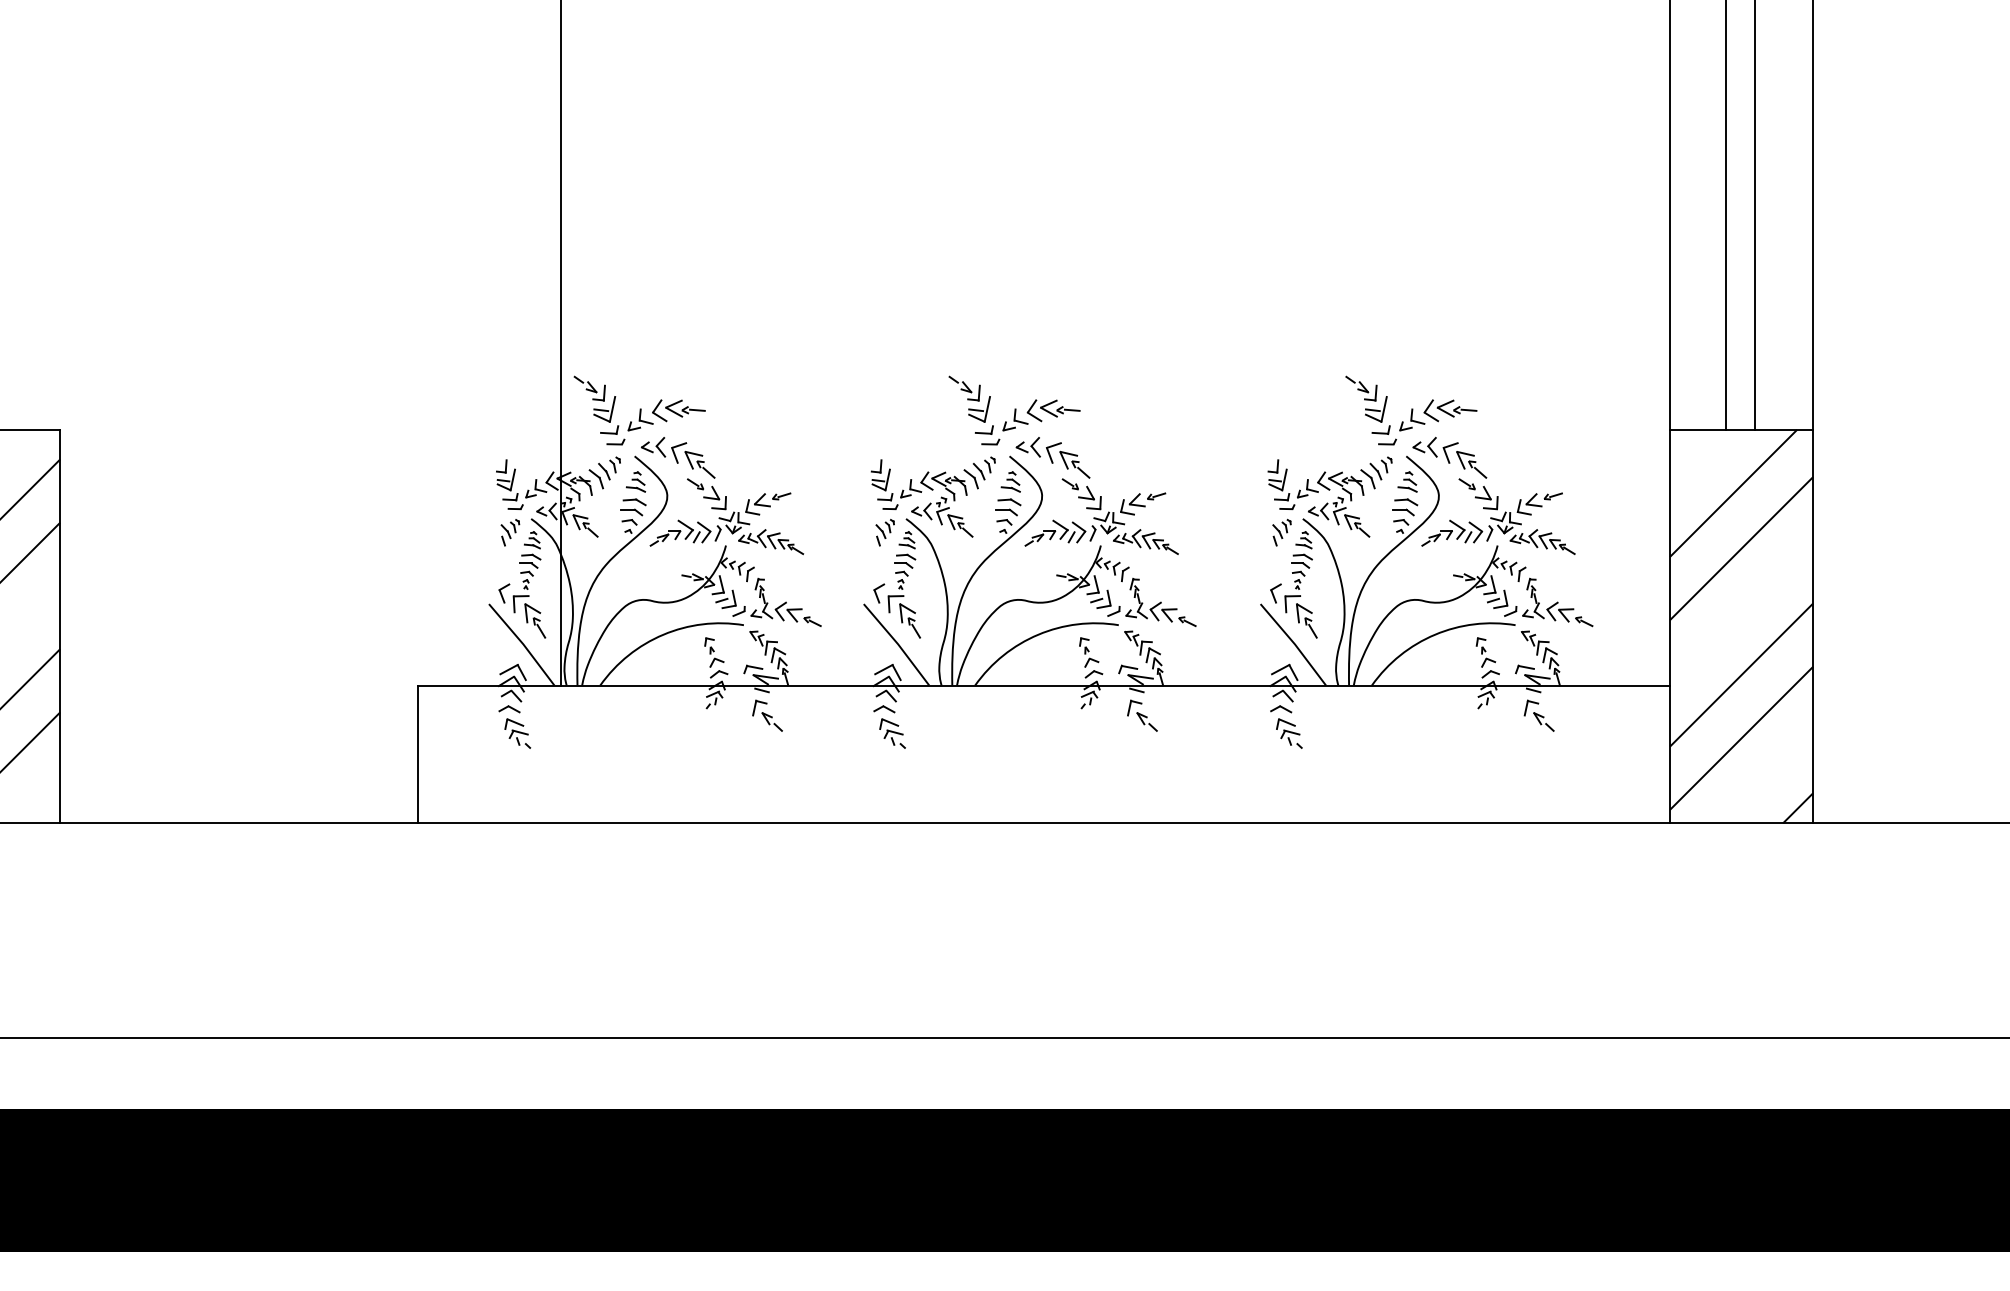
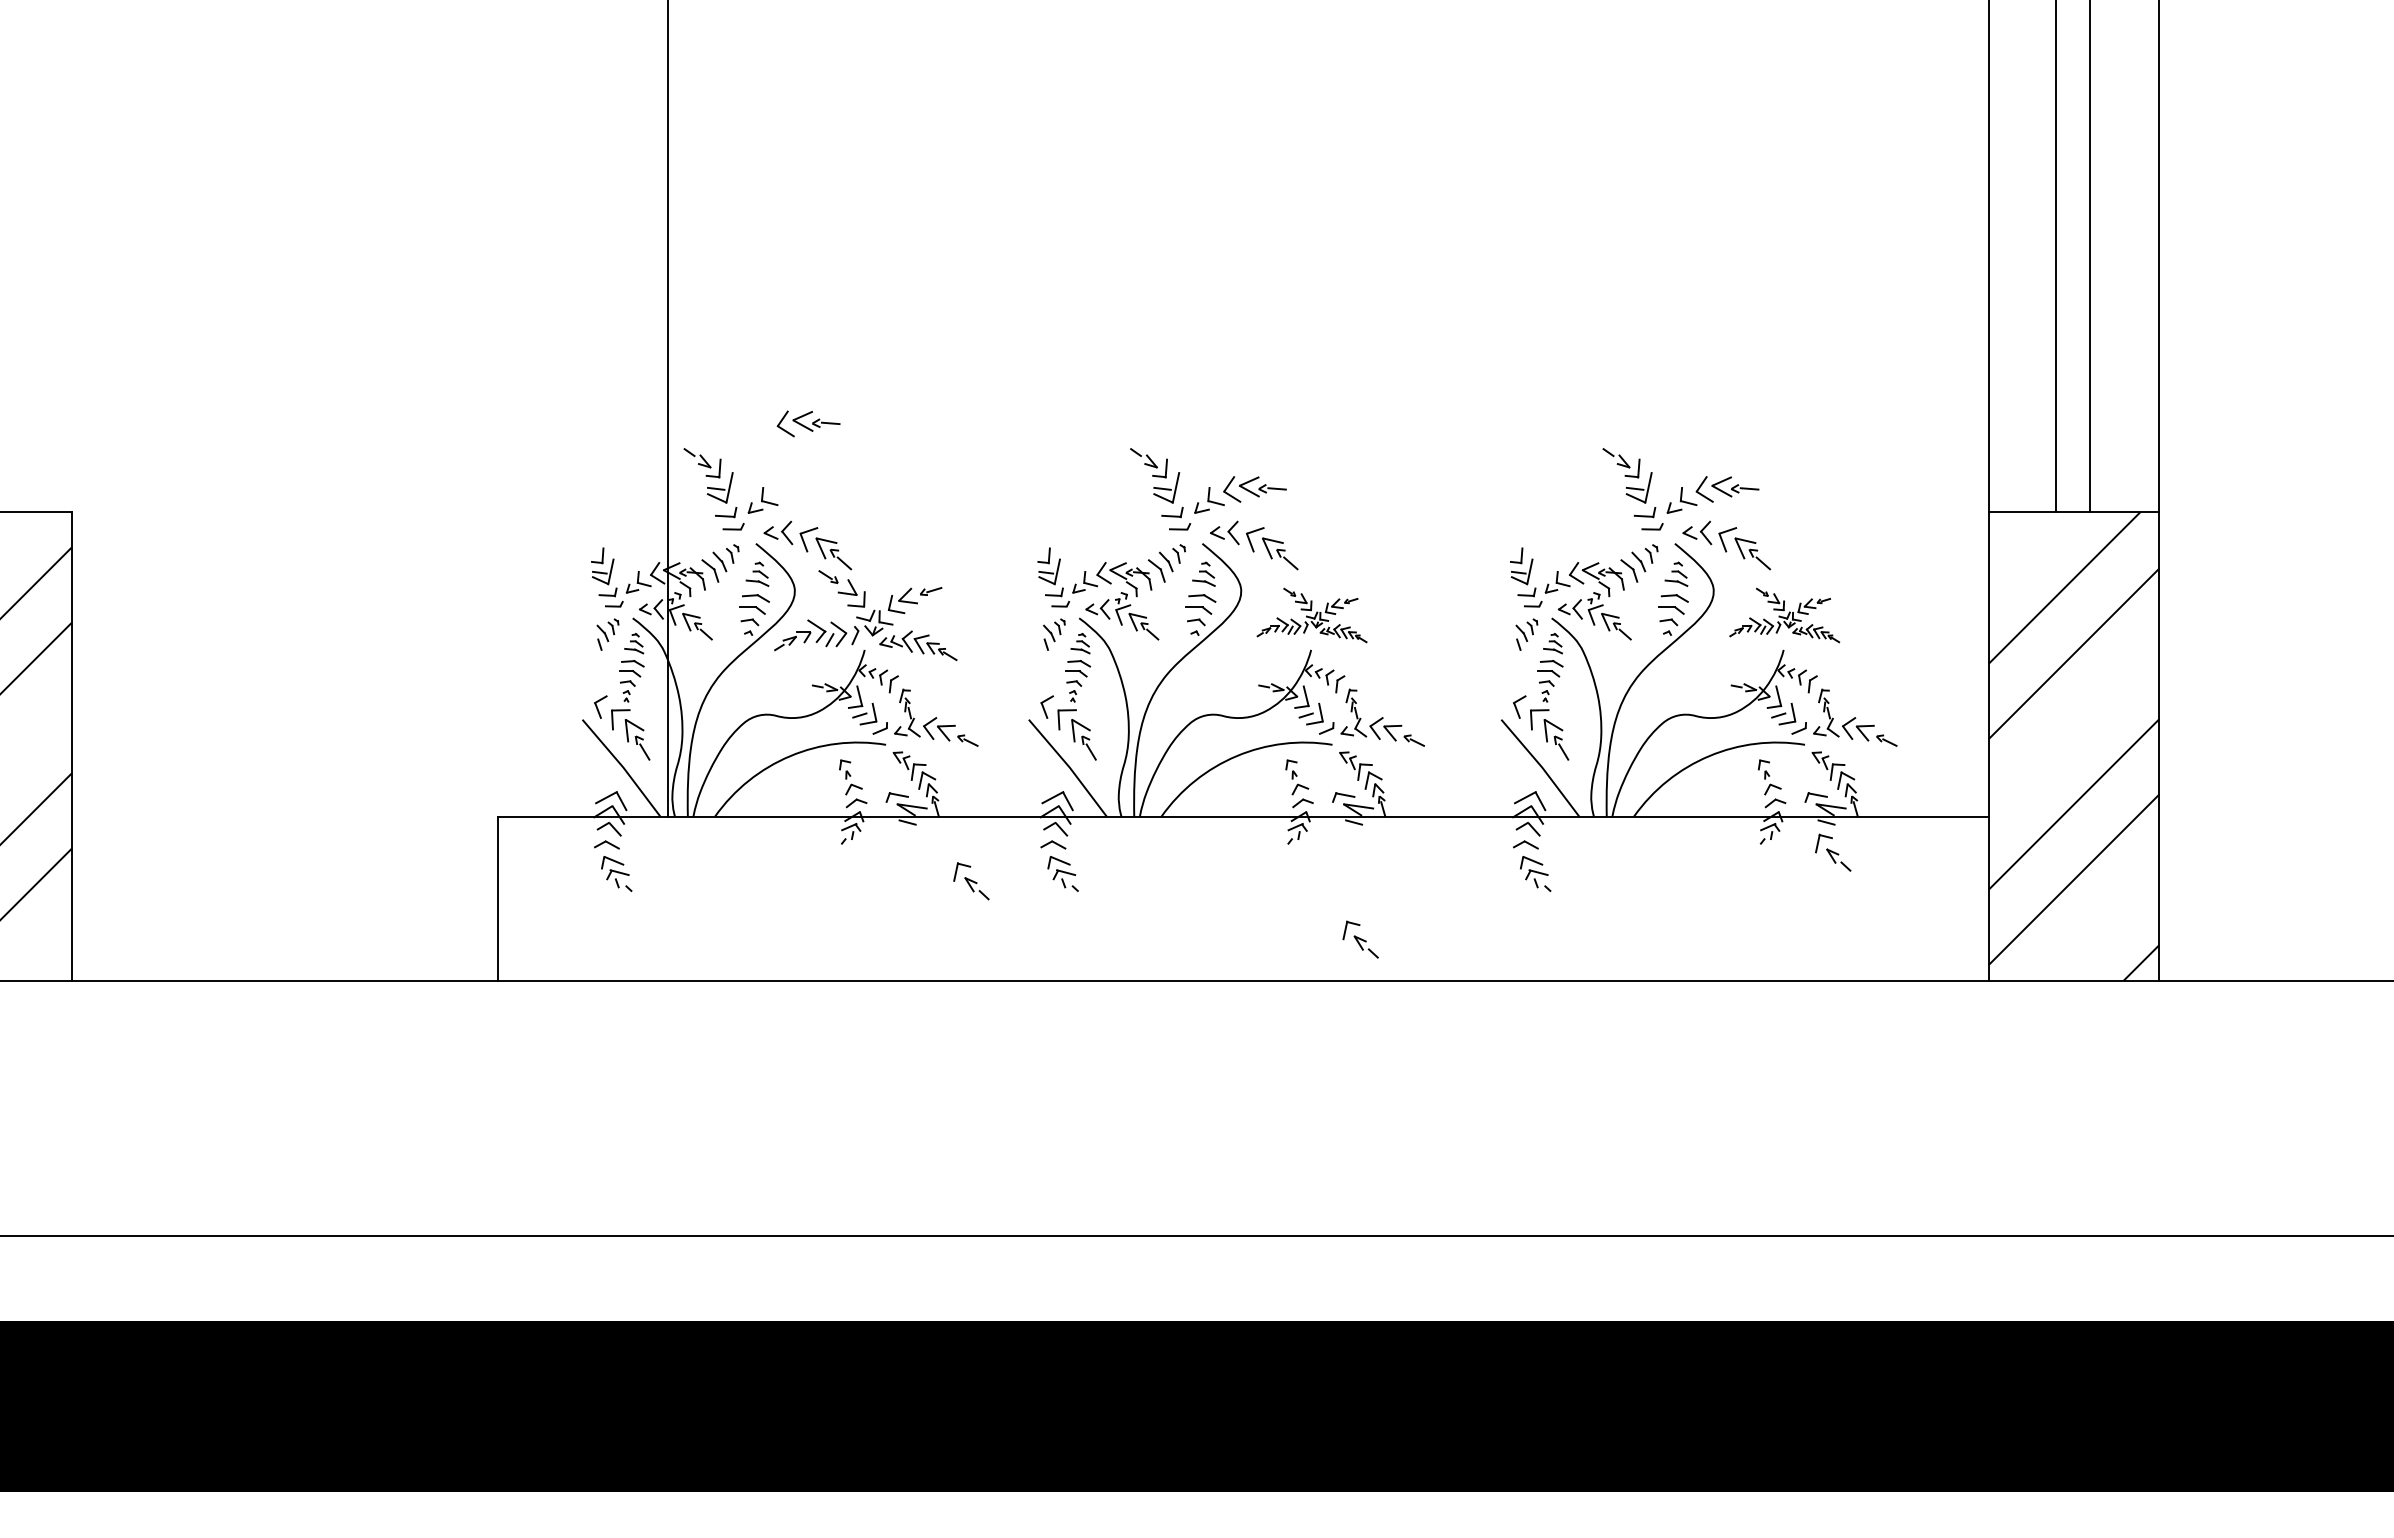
part: (678, 410) -> (808, 423), moved
part: (1101, 516) -> (1311, 615), size x0.6
part: (1498, 516) -> (1784, 615), size x0.6
part: (767, 715) -> (971, 880), moved
part: (1142, 715) -> (1360, 939), moved

